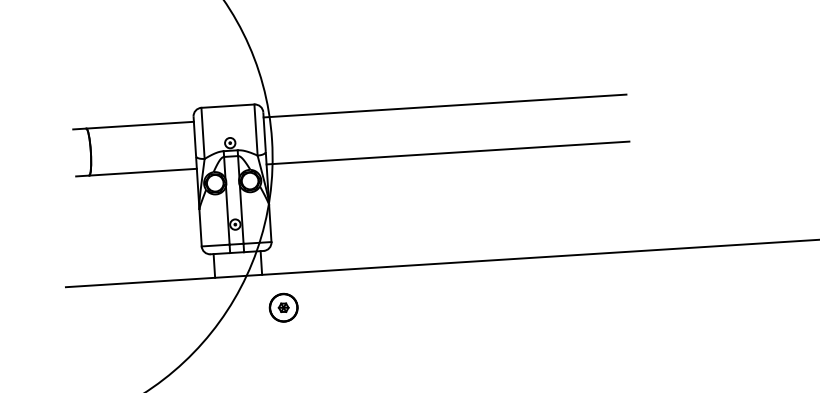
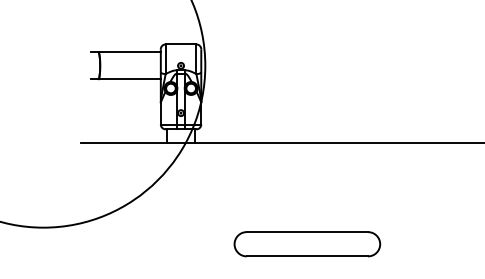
line: (445, 106) -> (306, 52), removed
line: (447, 153) -> (306, 79), removed
part: (282, 307) -> (205, 162), removed

